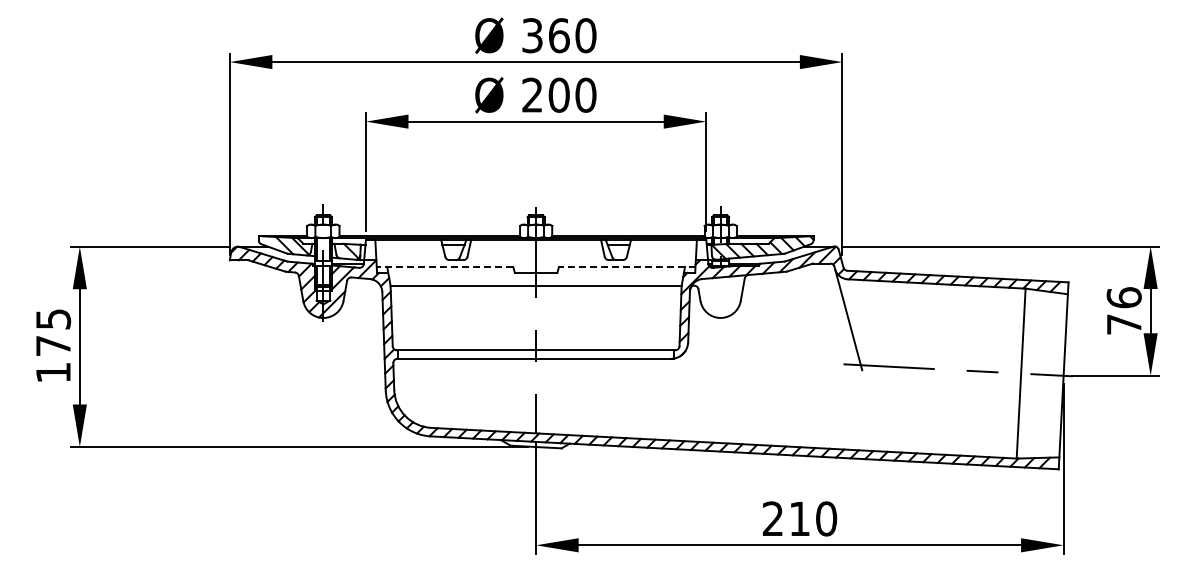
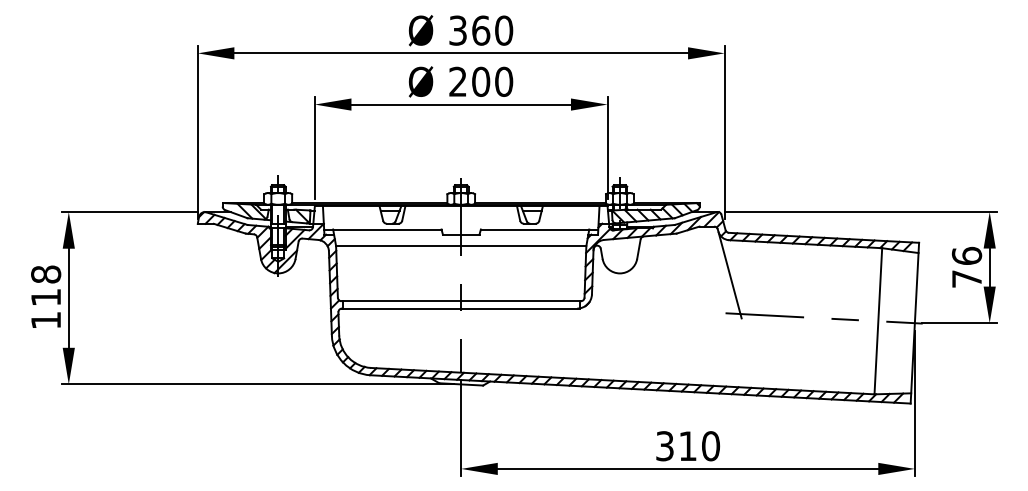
line: (444, 266) -> (382, 229), dashed -> solid
line: (626, 266) -> (538, 229), dashed -> solid
text: (53, 331) -> (46, 285), 175 -> 118
text: (772, 518) -> (664, 445), 210 -> 310

